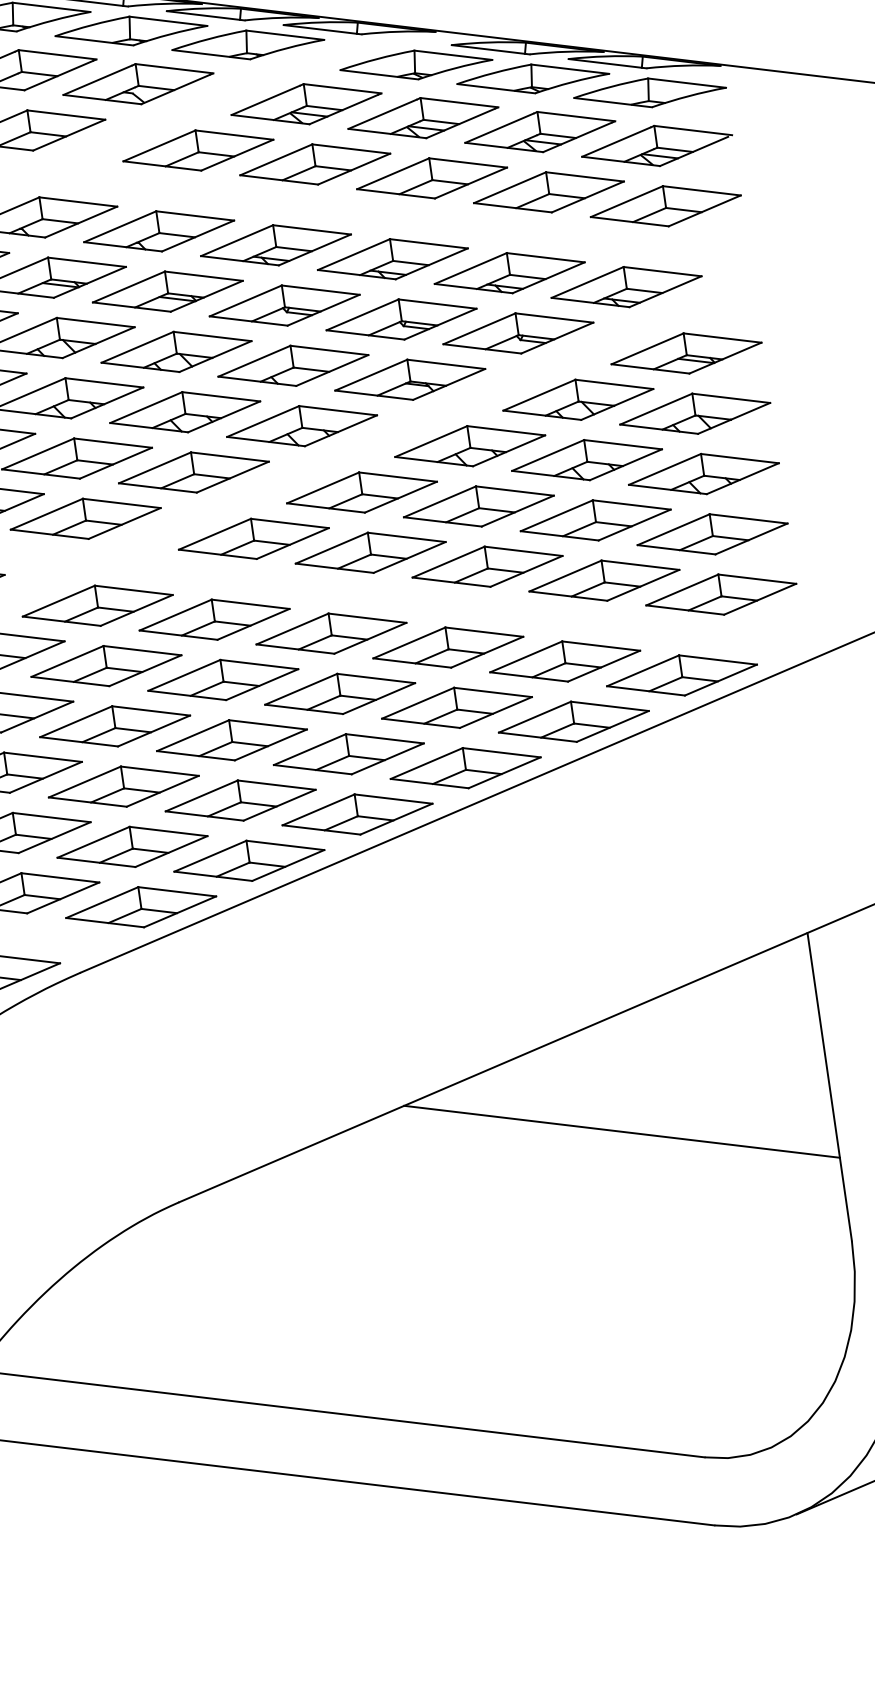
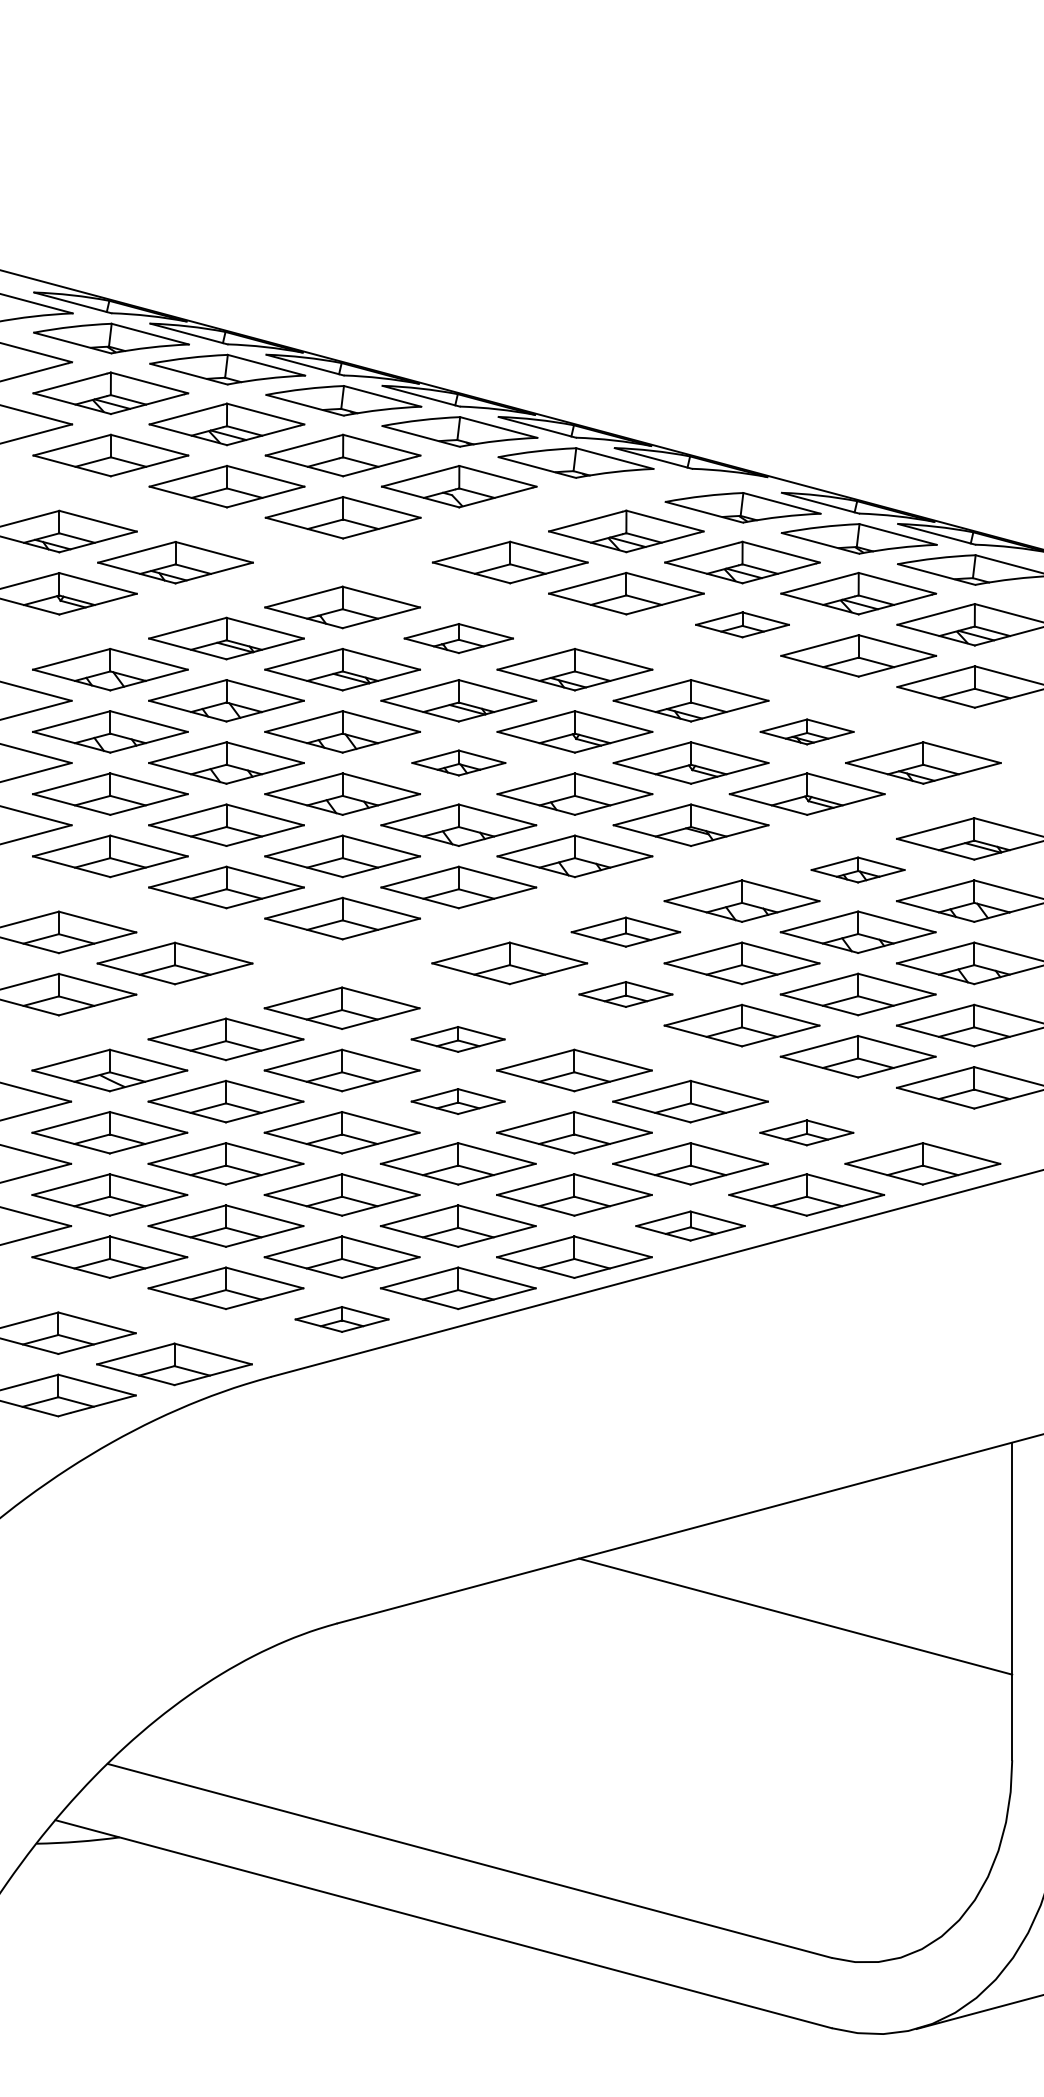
part: (432, 178) -> (742, 624), size x0.6
part: (158, 231) -> (458, 638), size x0.7
part: (508, 272) -> (806, 731), size x0.6
part: (176, 351) -> (458, 762), size x0.6
part: (577, 399) -> (857, 869), size x0.6
part: (361, 491) -> (625, 931), size x0.7
part: (370, 552) -> (625, 994), size x0.6
part: (213, 619) -> (457, 1039), size x0.6
part: (564, 661) -> (806, 1132), size x0.6
part: (222, 679) -> (457, 1101), size x0.6
part: (465, 767) -> (690, 1225), size x0.7
part: (140, 907) -> (341, 1319), size x0.6

